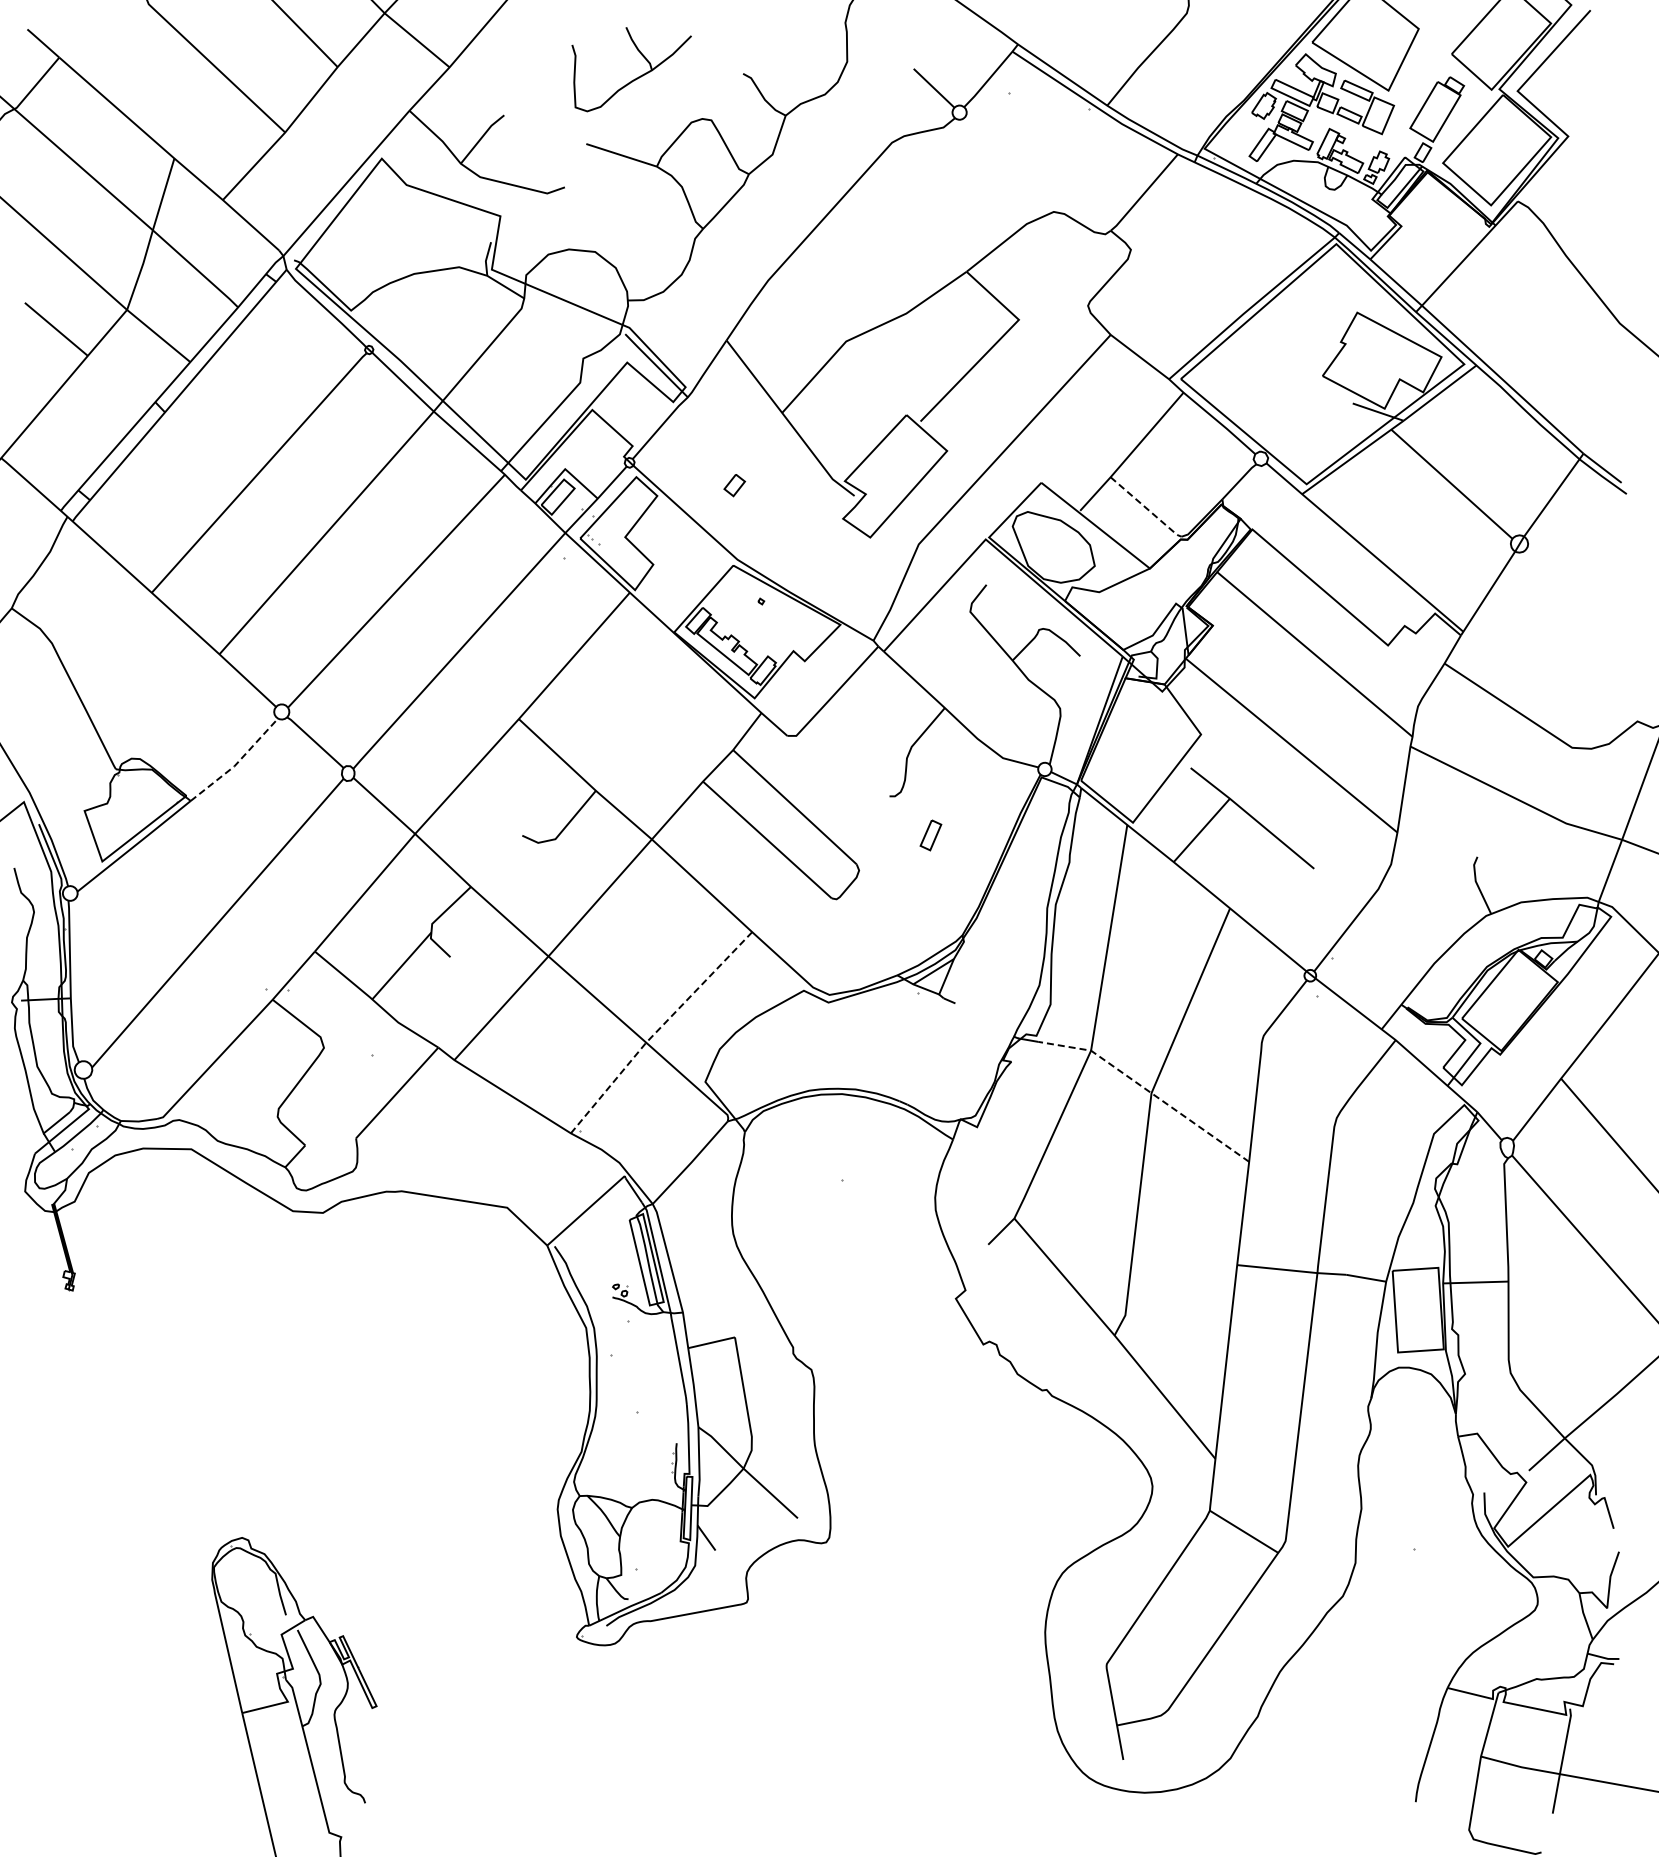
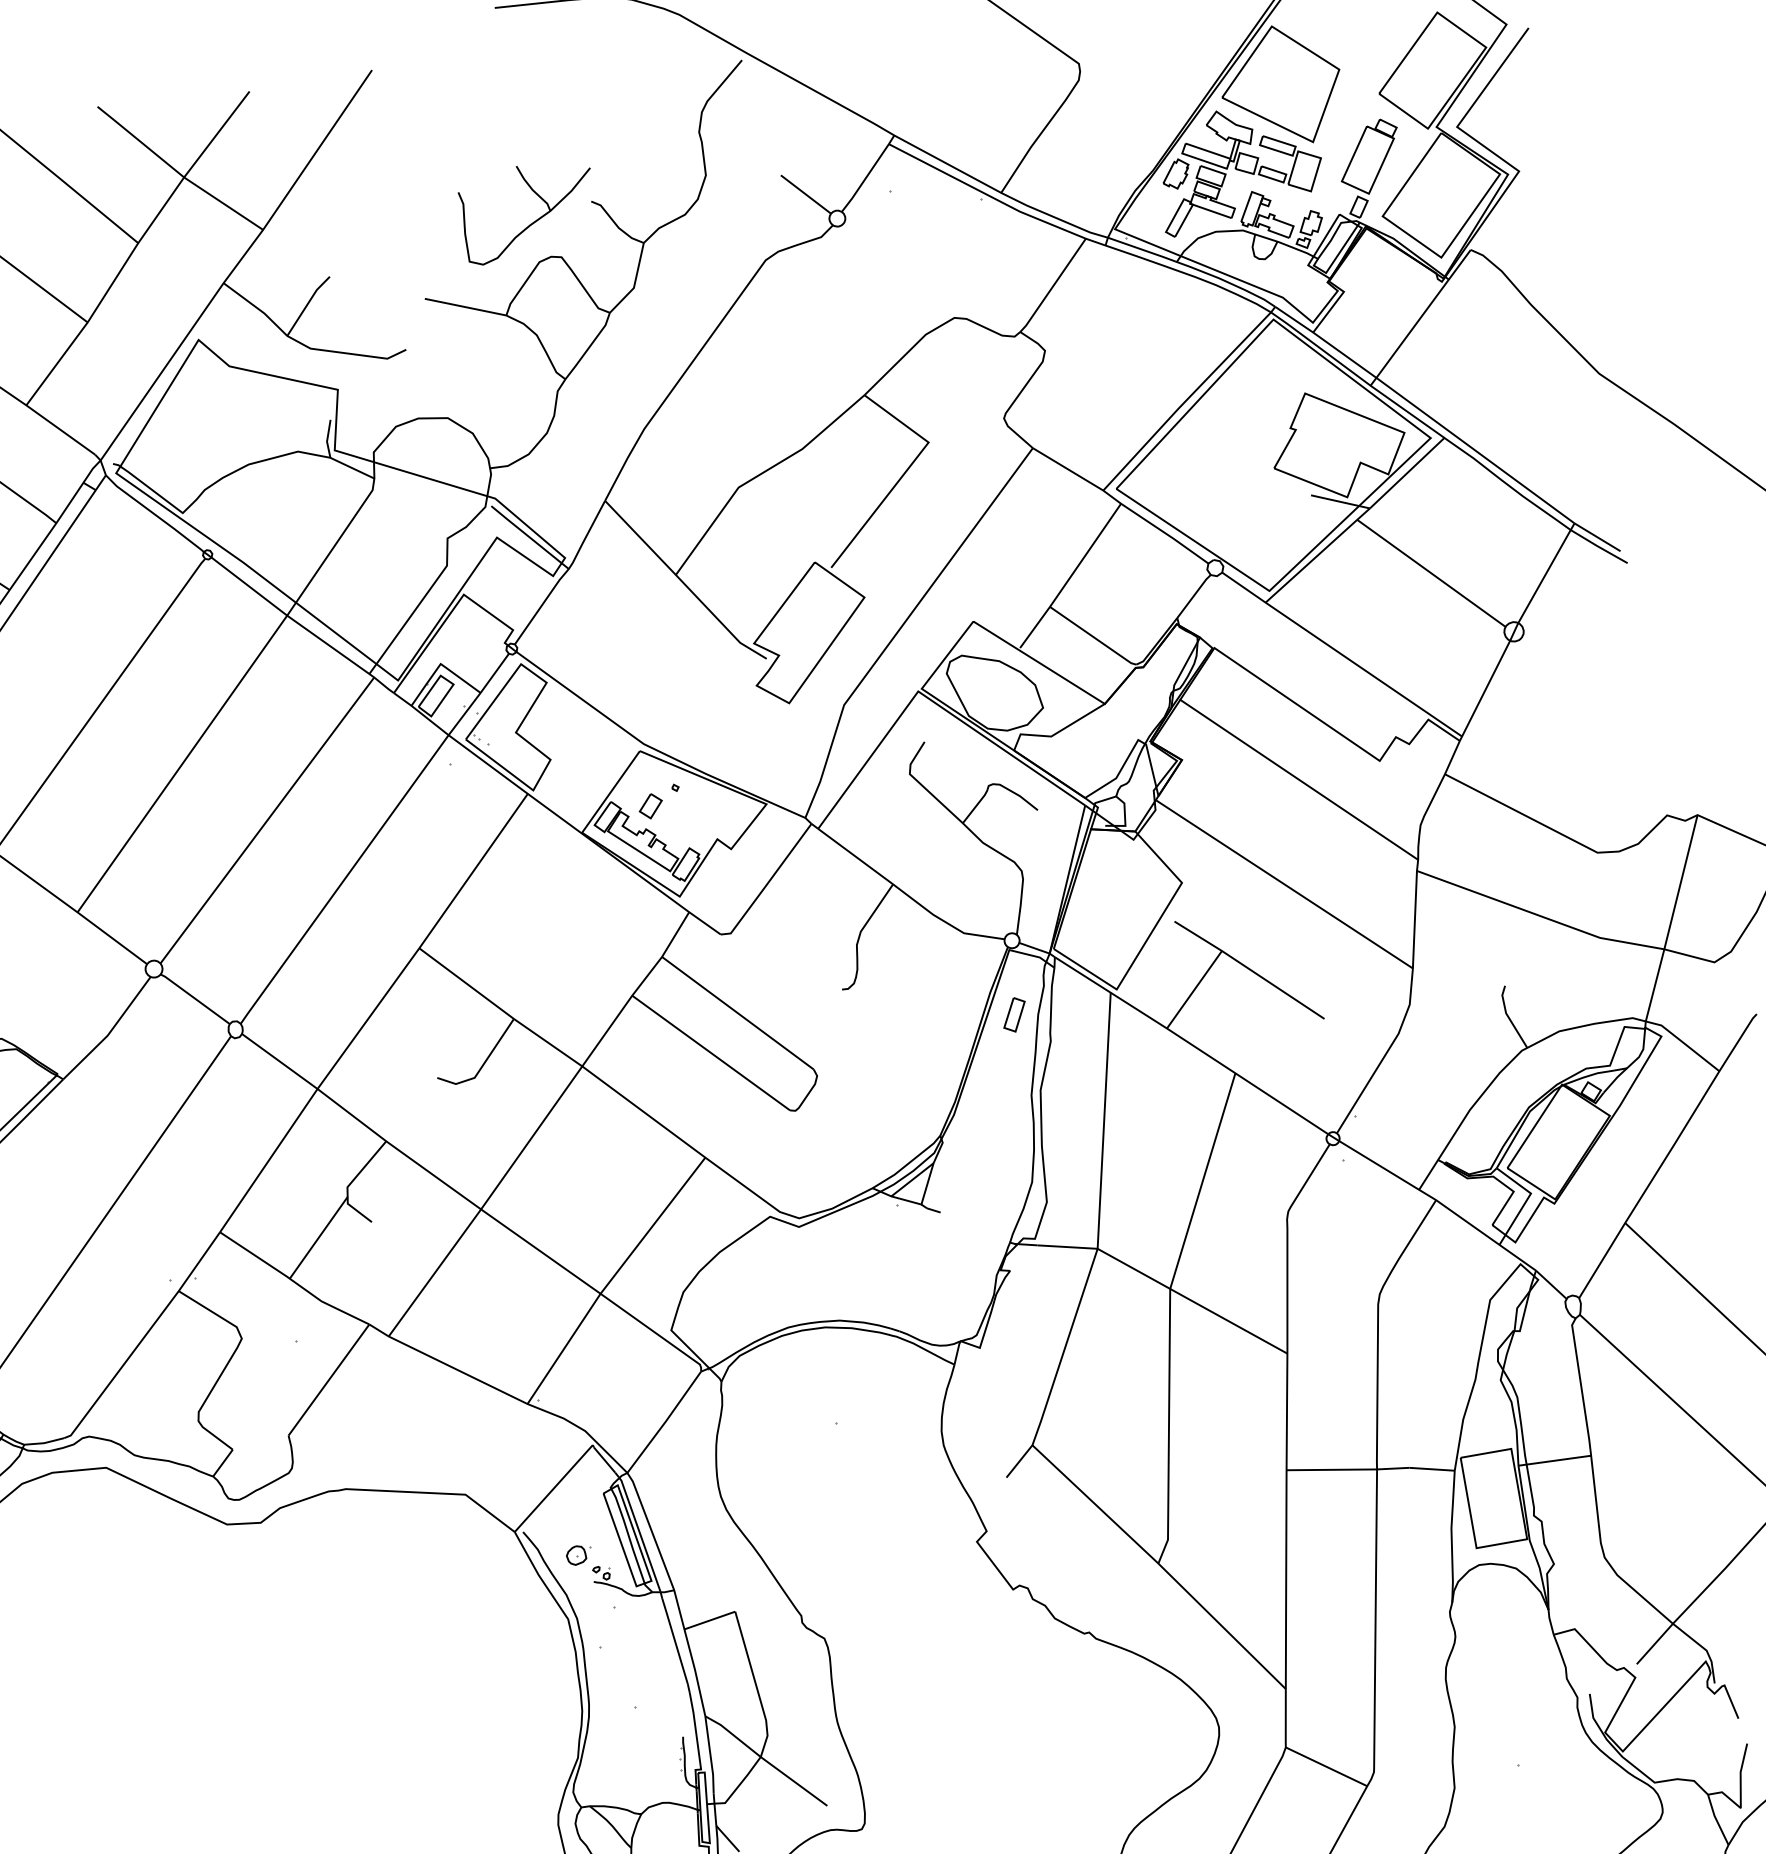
part: (636, 77) -> (533, 220), moved
part: (734, 485) -> (650, 806), moved
line: (1146, 508) -> (1093, 637), dashed -> solid
line: (237, 763) -> (110, 1031), dashed -> solid
part: (930, 835) -> (1014, 1015), moved
line: (658, 1029) -> (612, 1277), dashed -> solid
line: (1148, 1090) -> (1166, 1286), dashed -> solid
part: (601, 1272) -> (578, 1555), added

